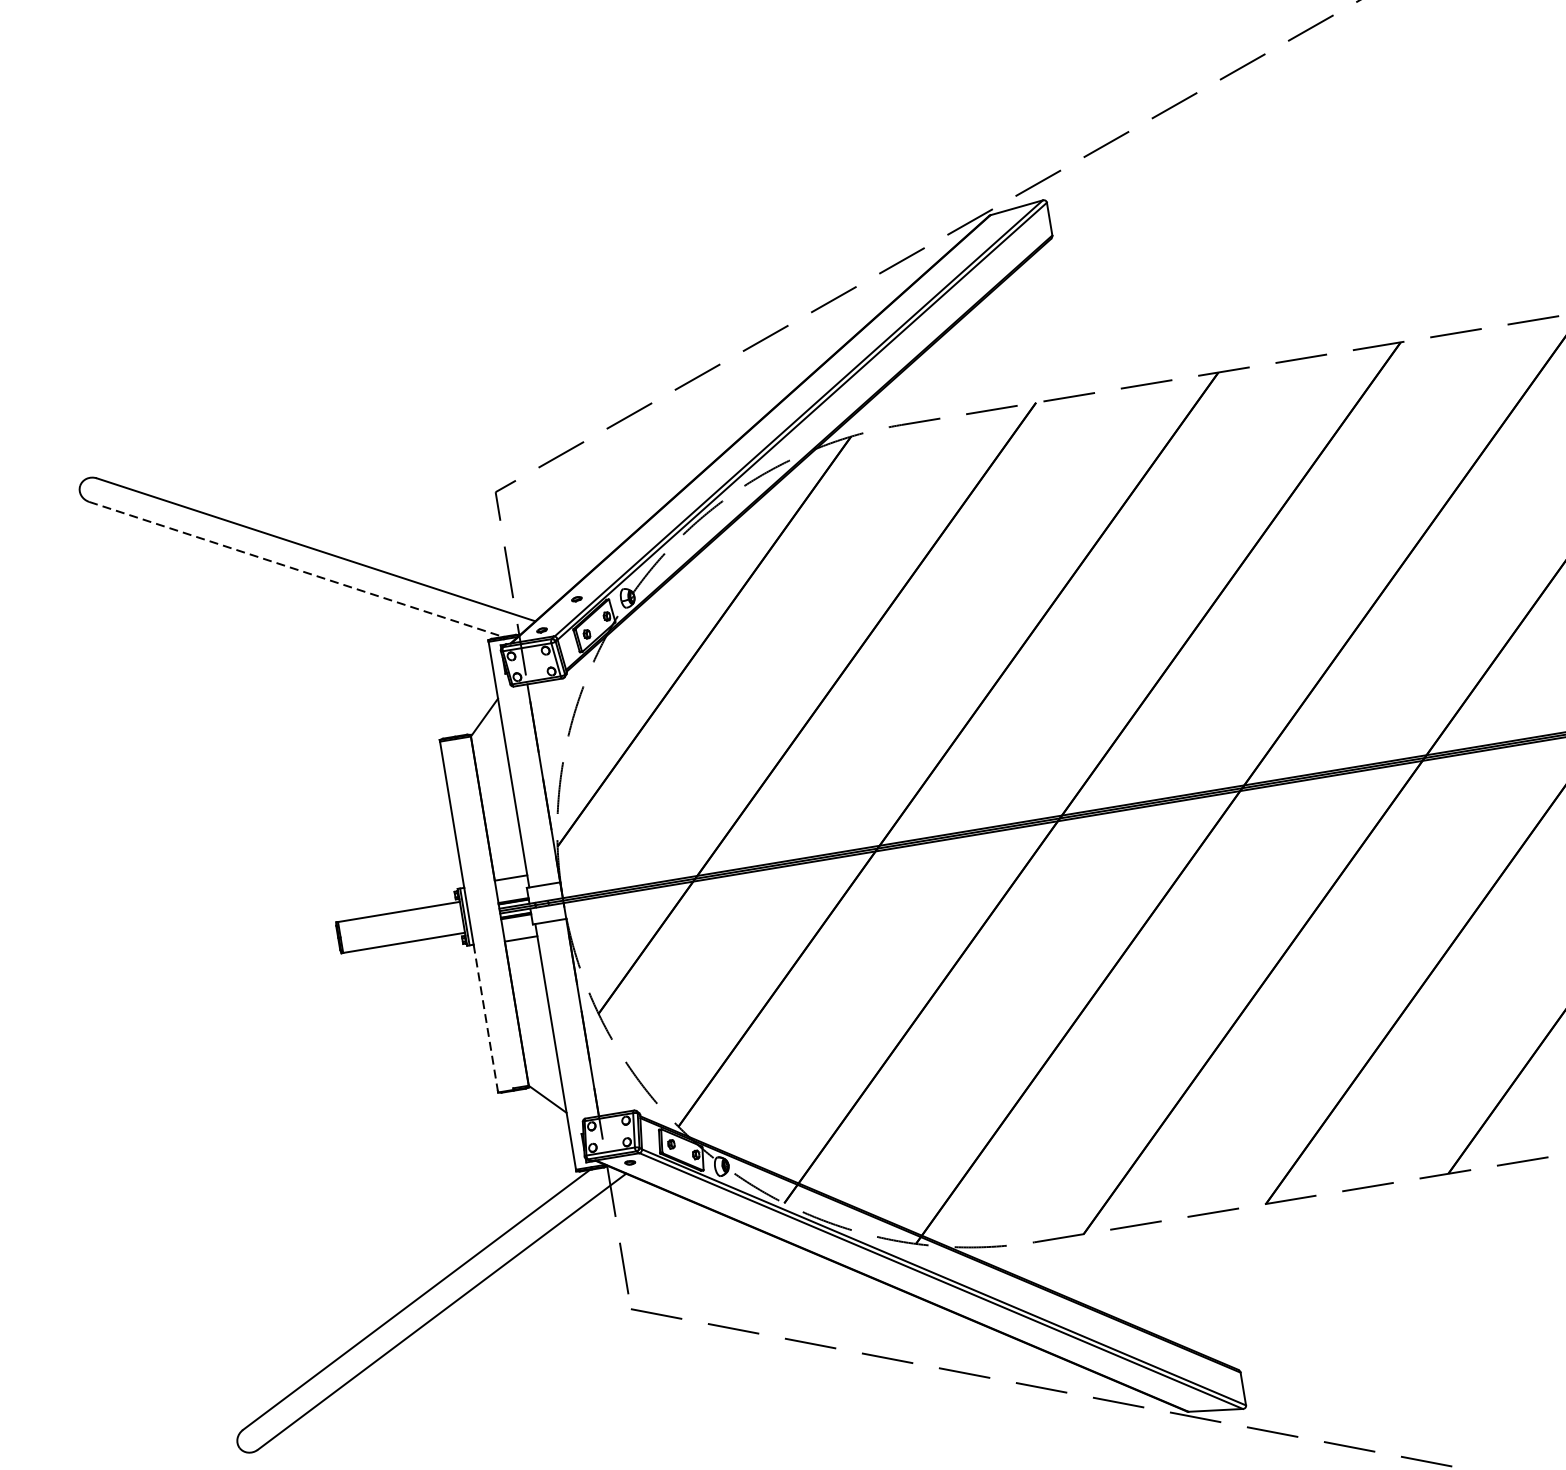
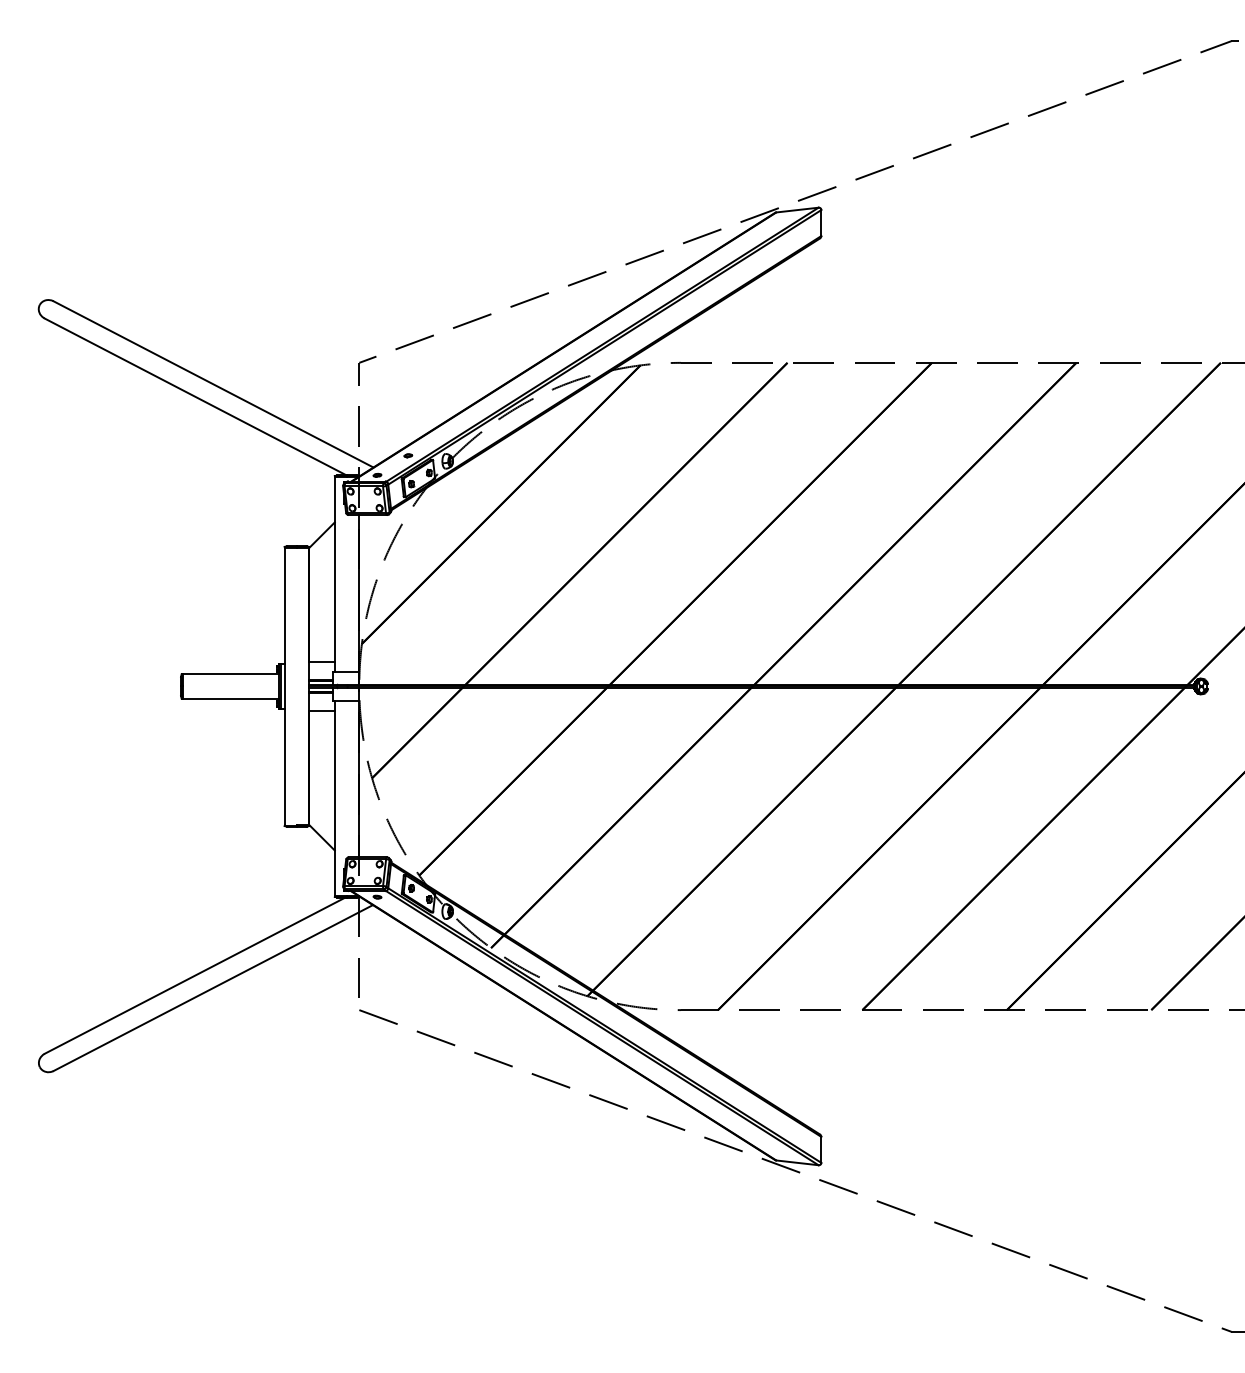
line: (297, 569) -> (196, 397), dashed -> solid
line: (485, 1017) -> (284, 766), dashed -> solid

